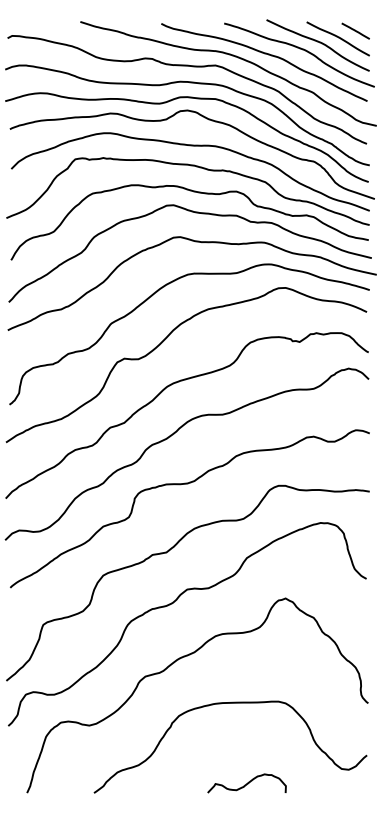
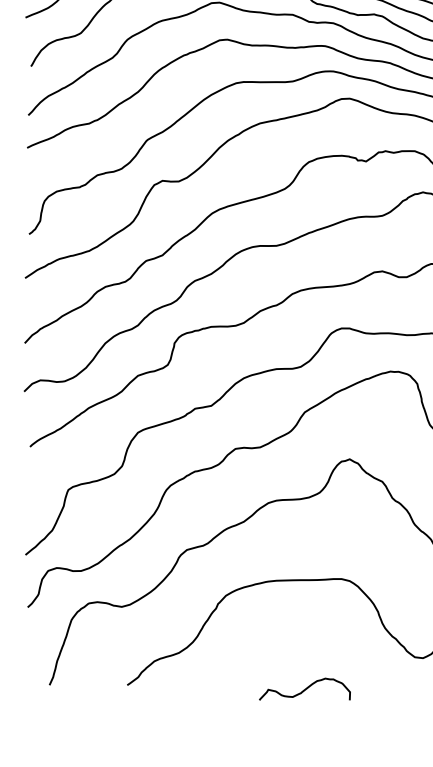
curve: (246, 783) -> (304, 689), moved

